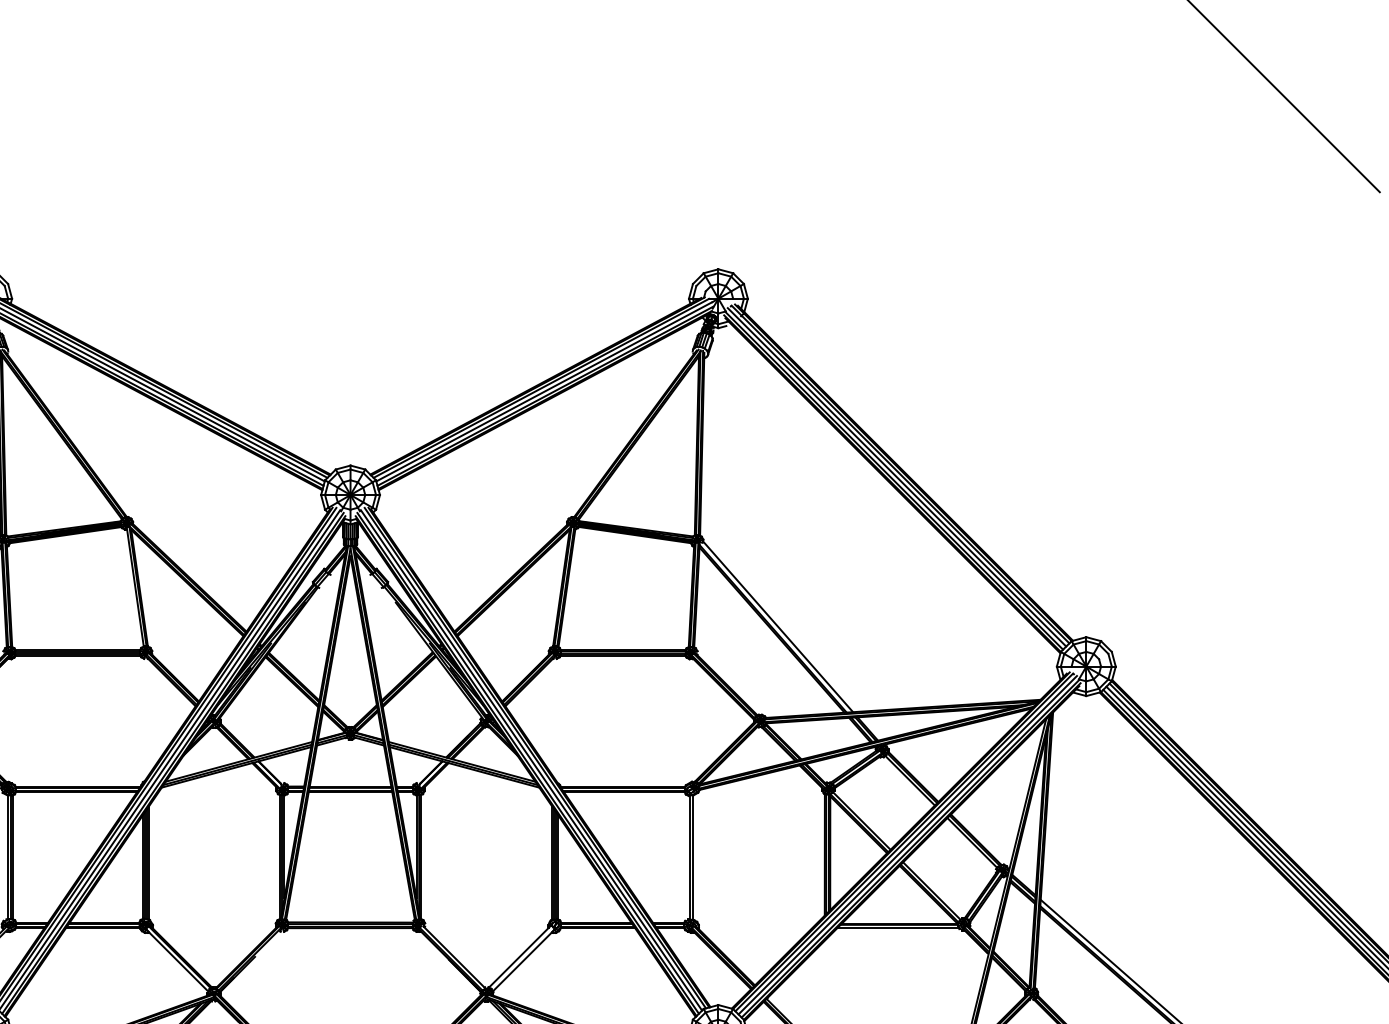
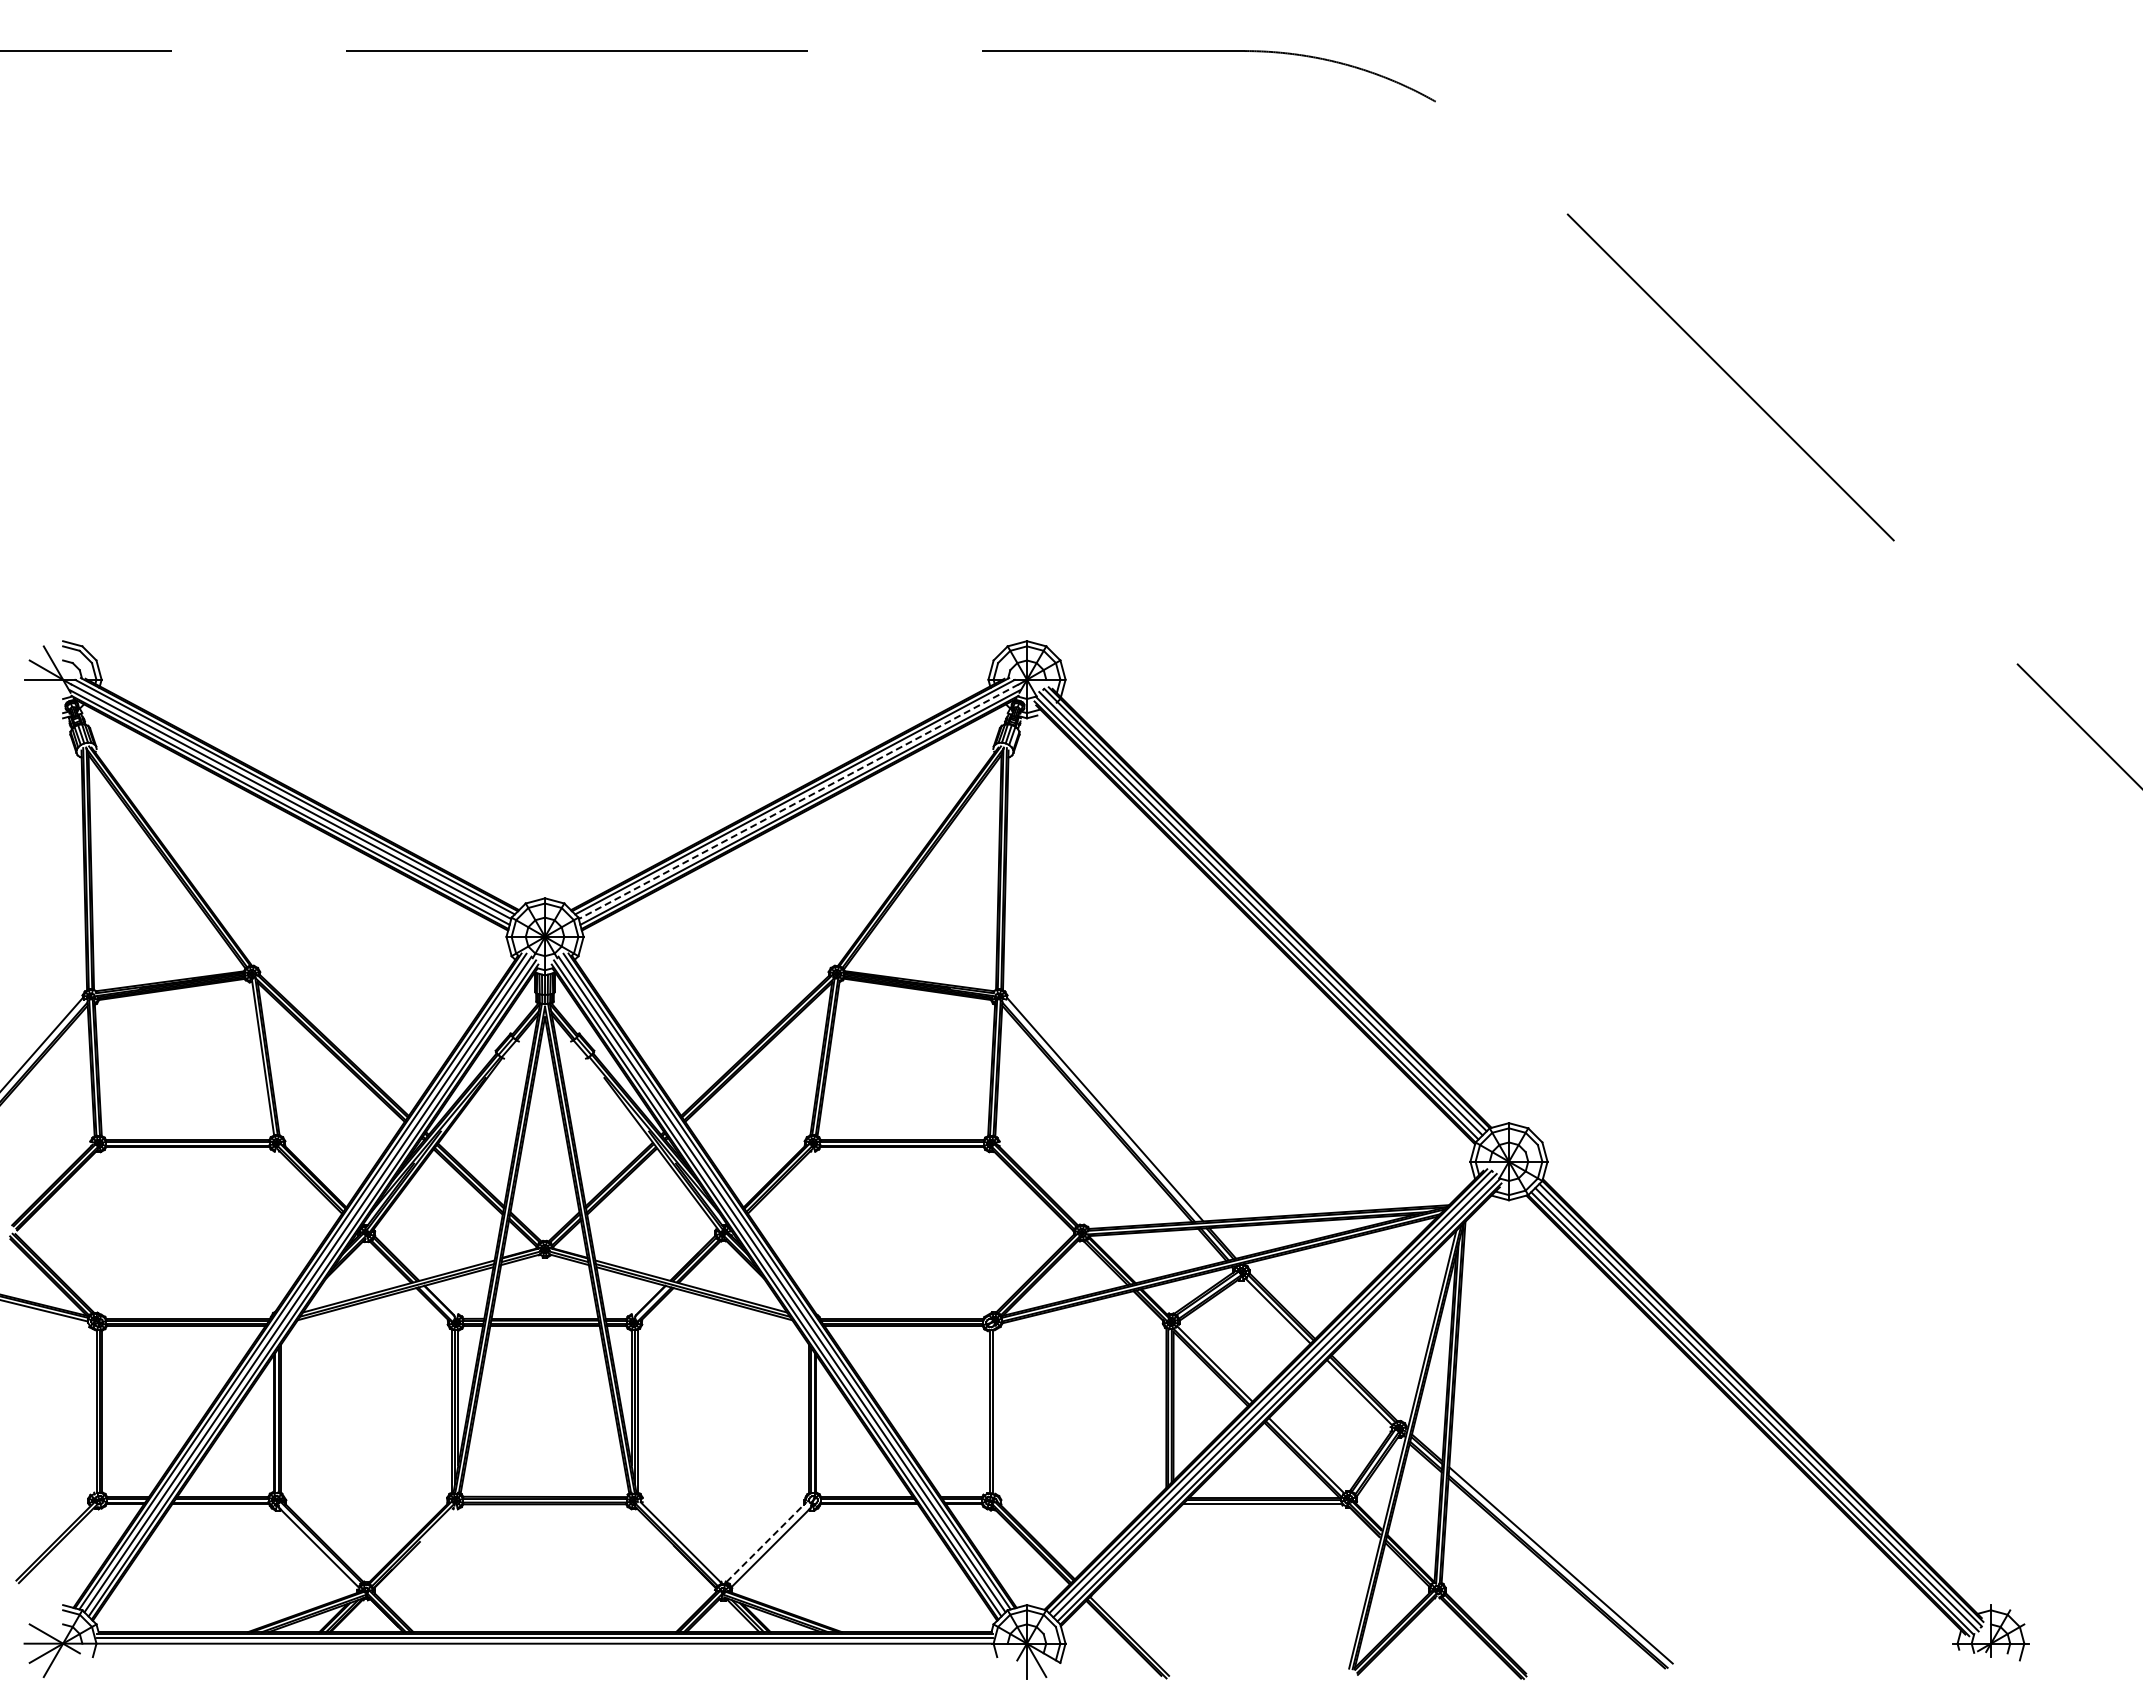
line: (544, 391) -> (798, 801), solid -> dashed
line: (519, 957) -> (766, 1542), solid -> dashed

